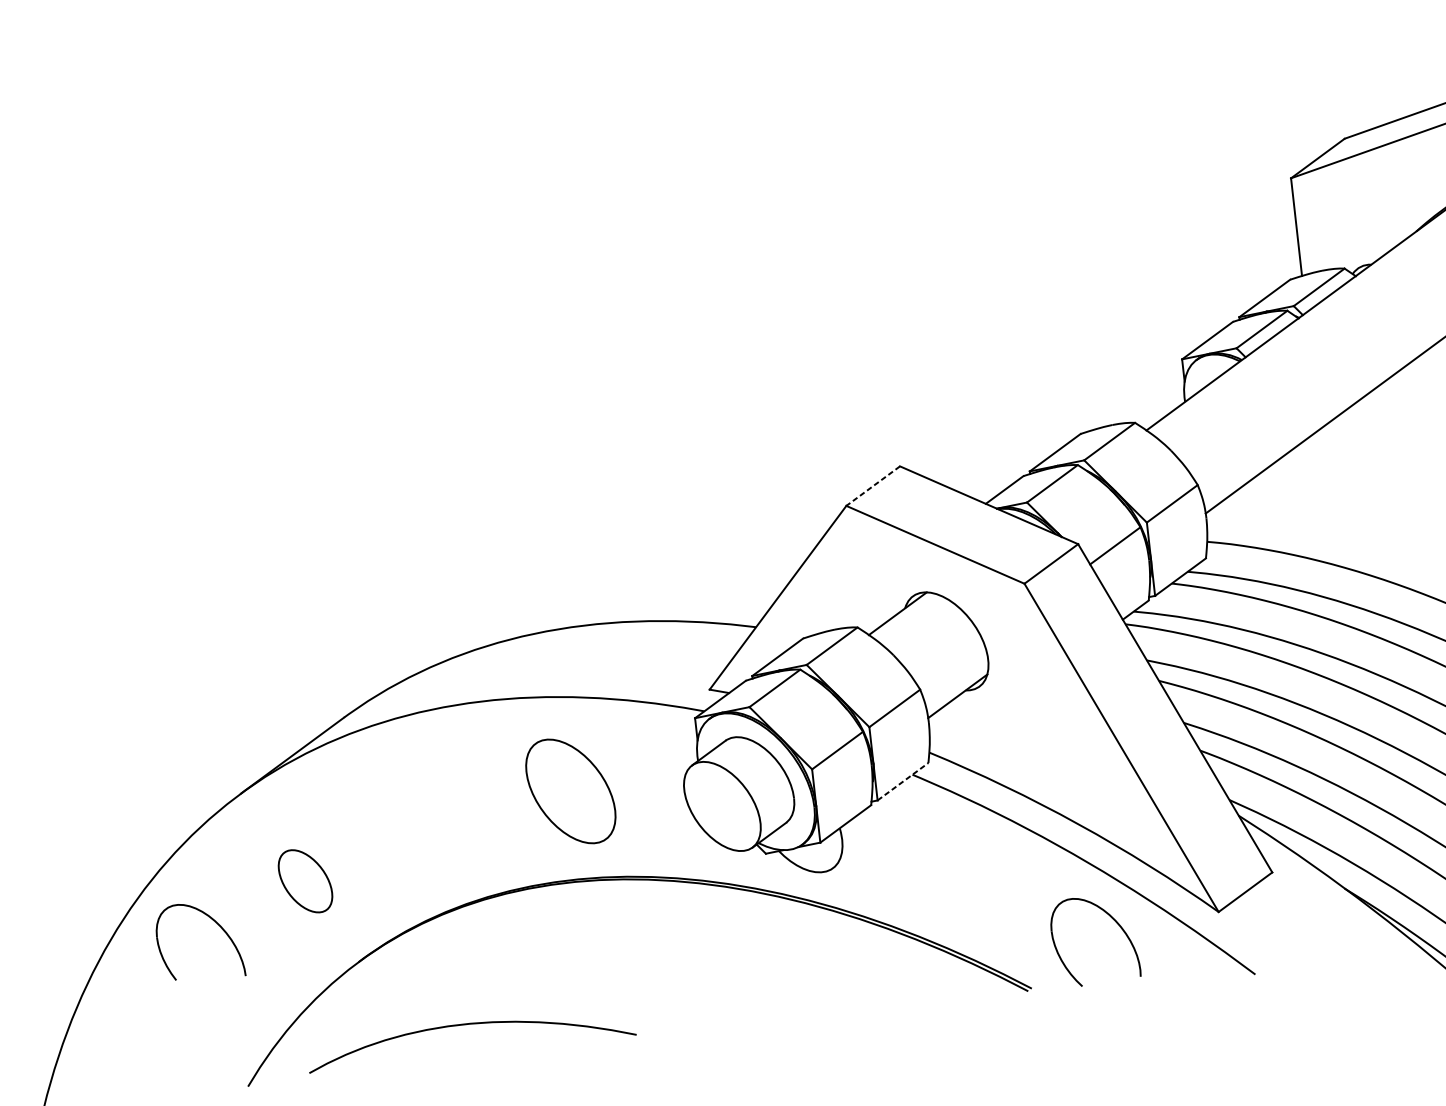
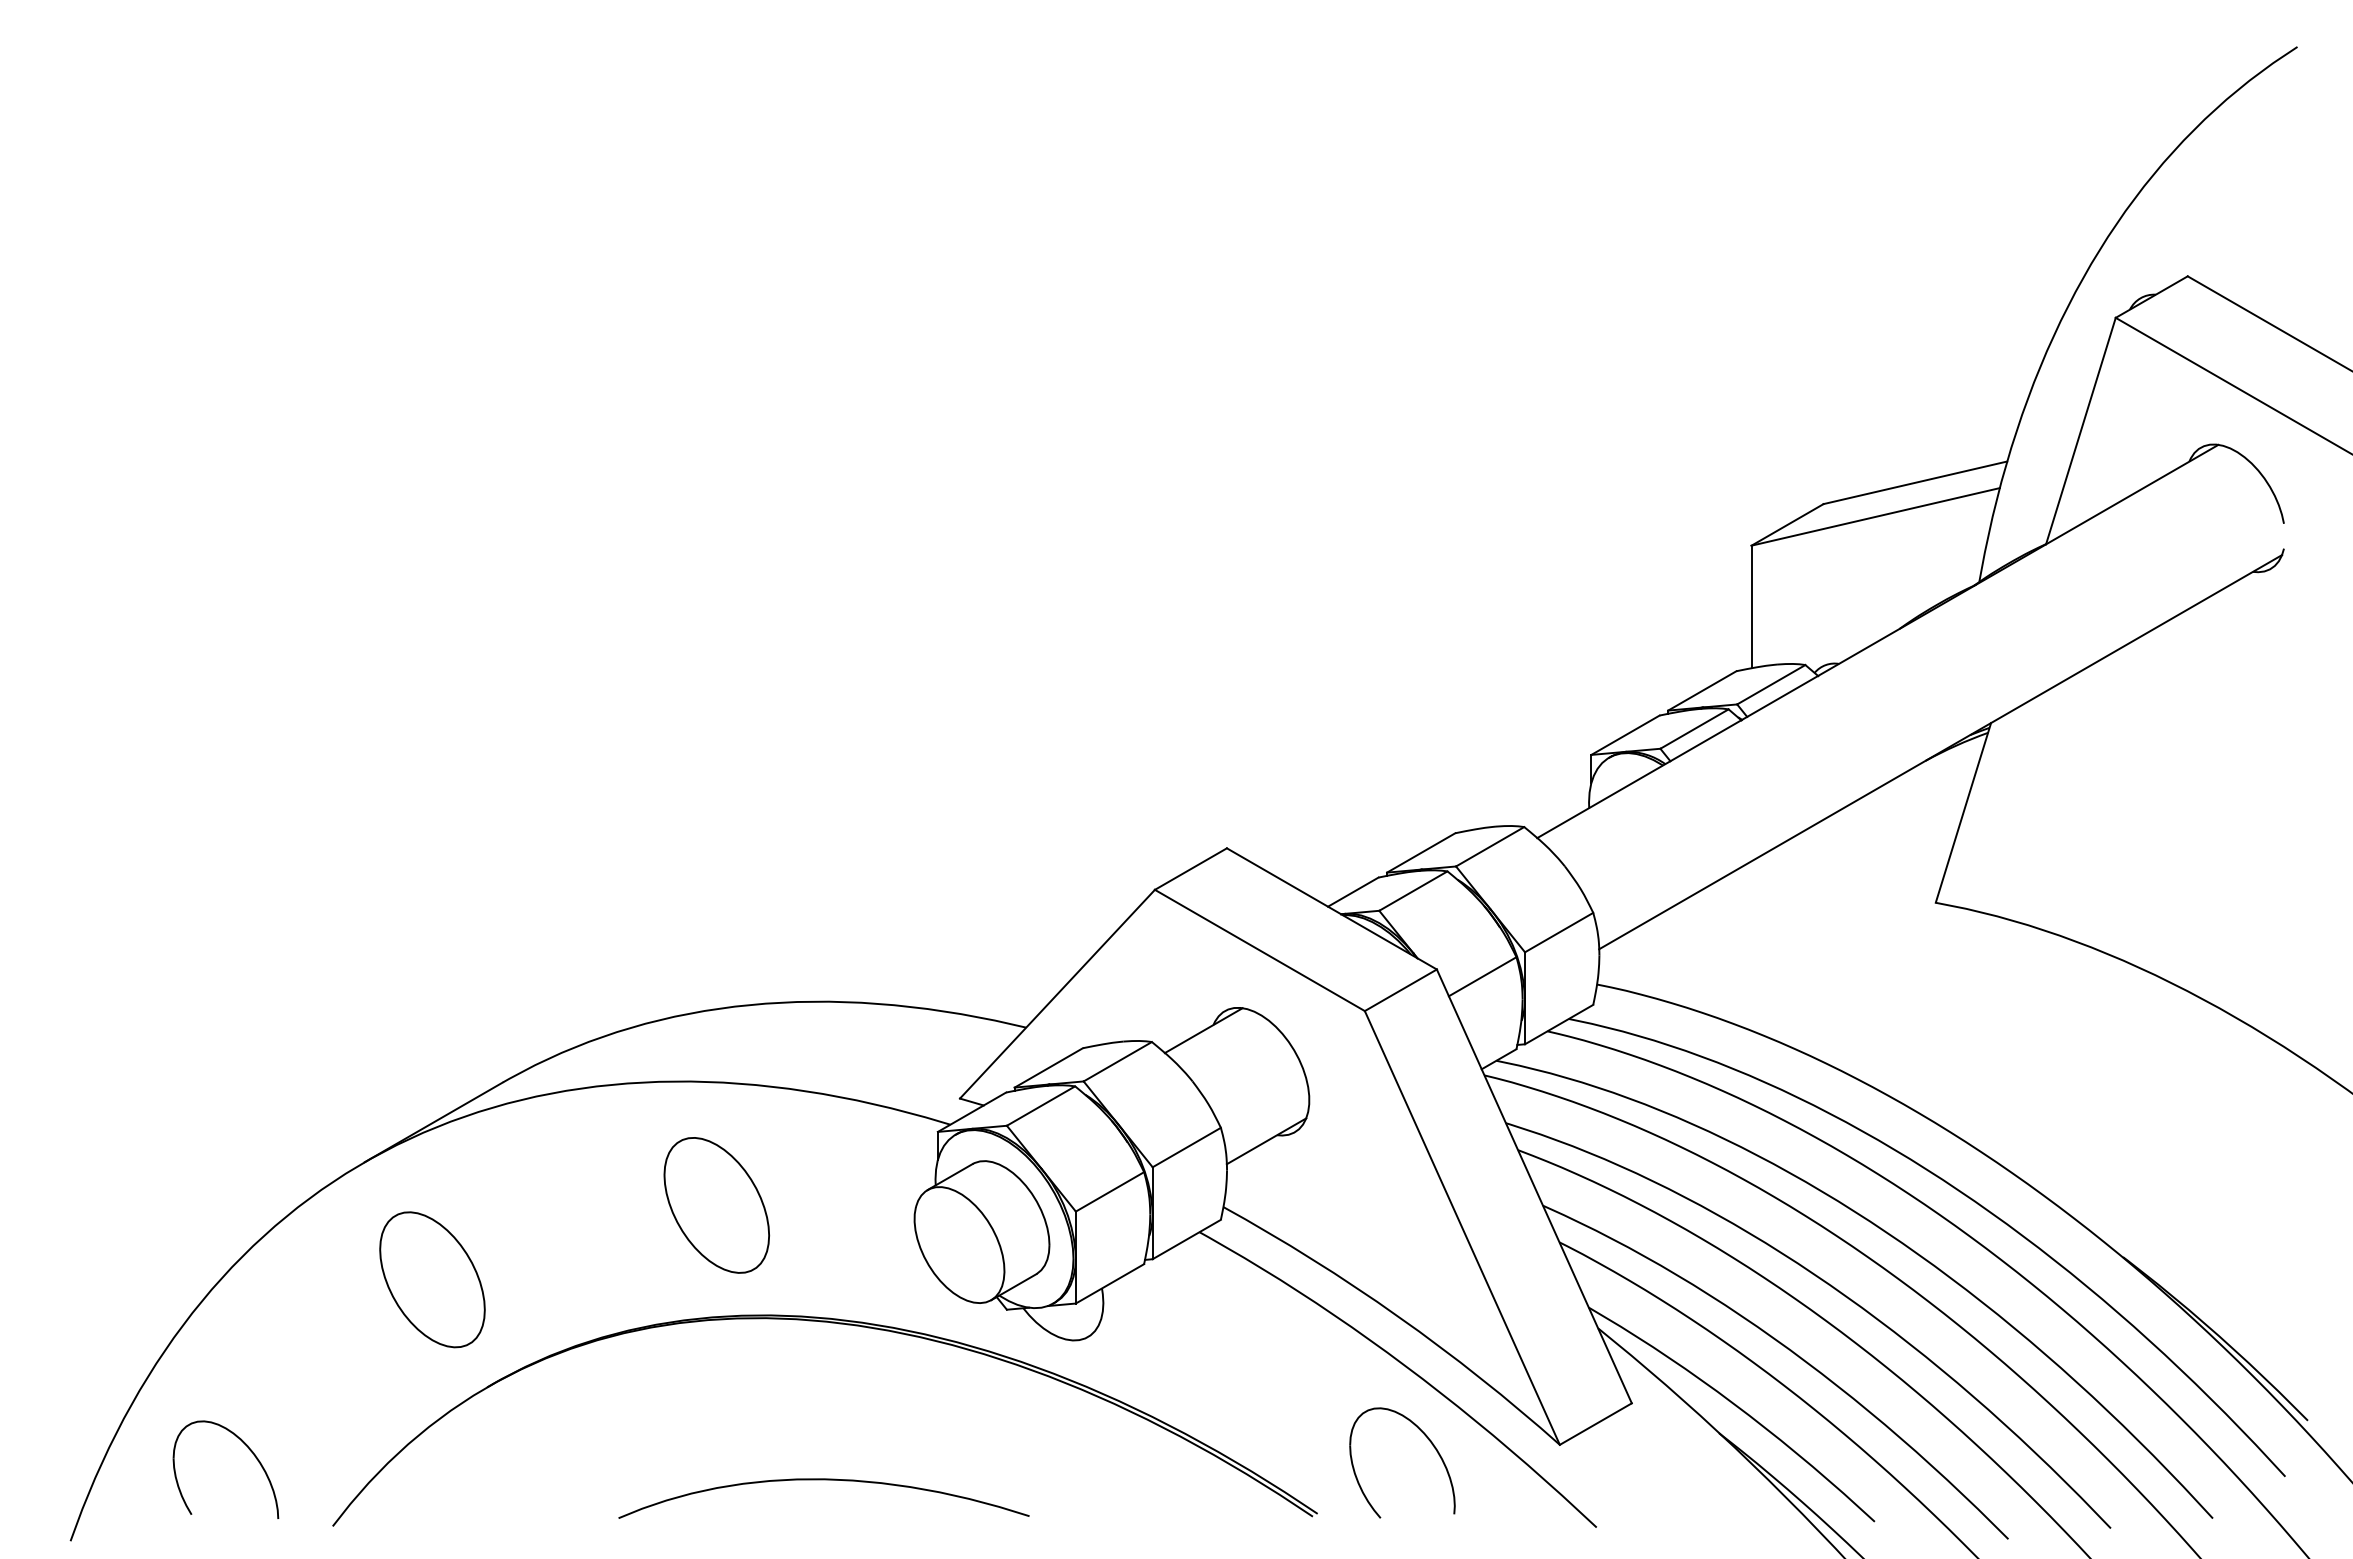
line: (872, 486) -> (1190, 869), dashed -> solid
line: (903, 781) -> (1187, 1239), dashed -> solid
part: (570, 791) -> (716, 1205), moved
part: (305, 880) -> (432, 1279), size x1.67
part: (215, 923) -> (248, 1449), moved
curve: (469, 1024) -> (823, 1480), moved

